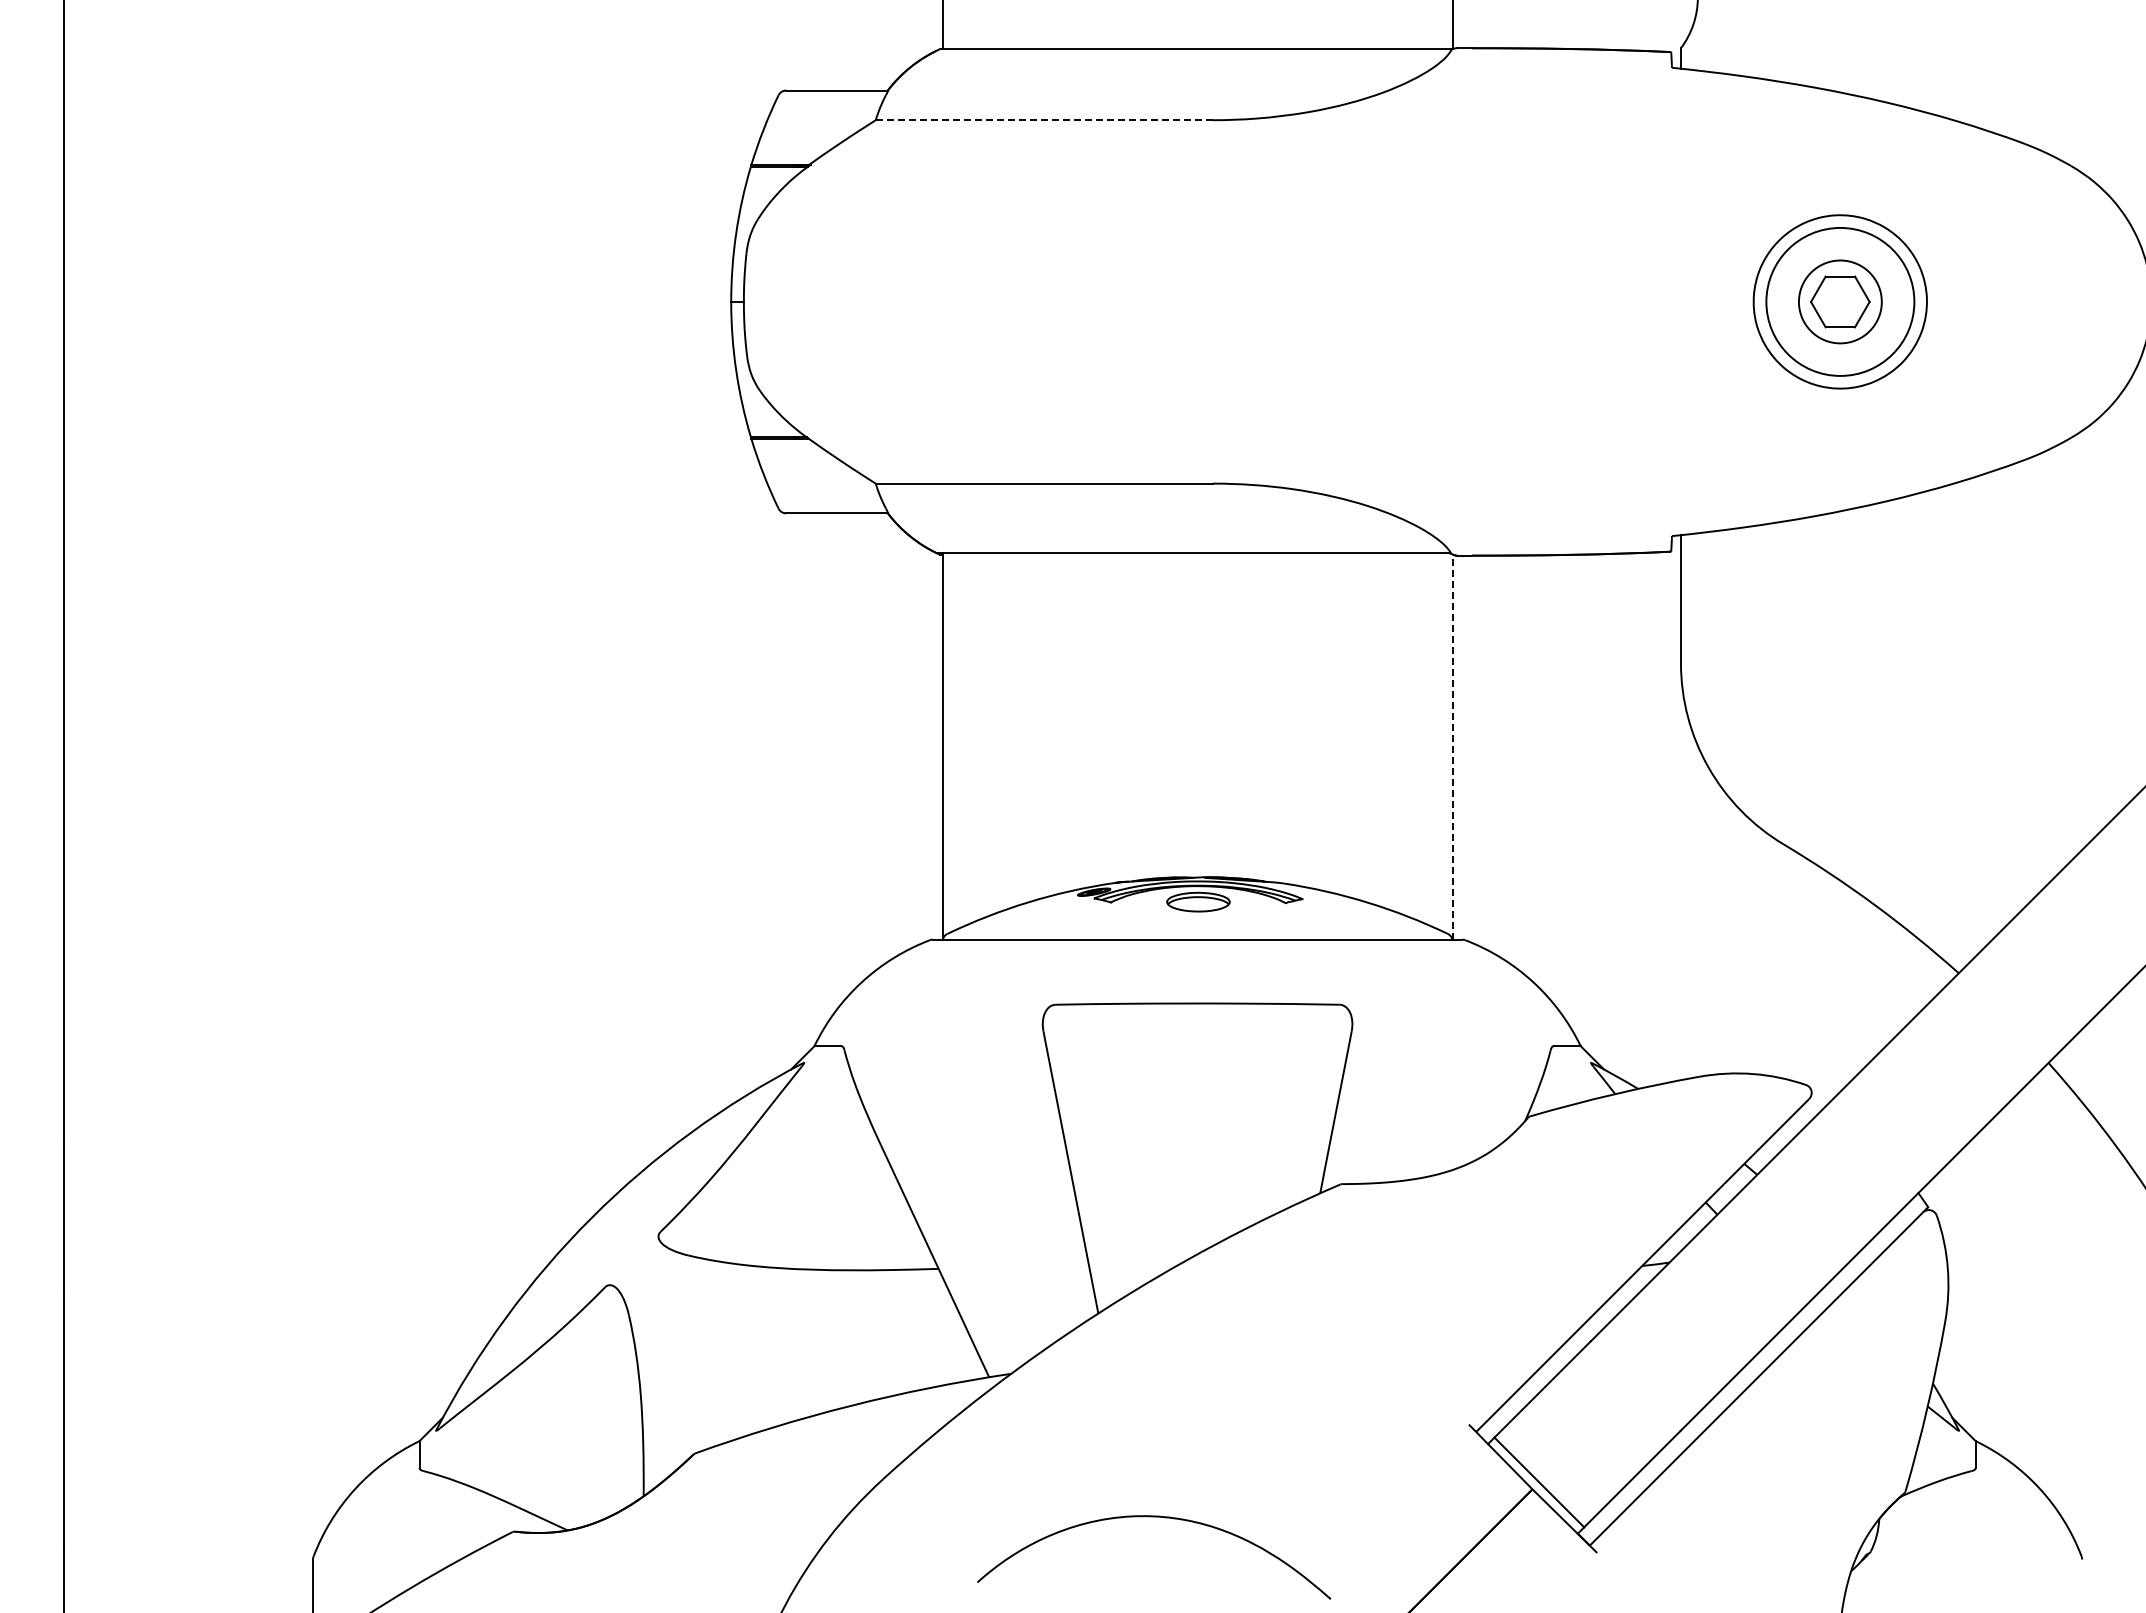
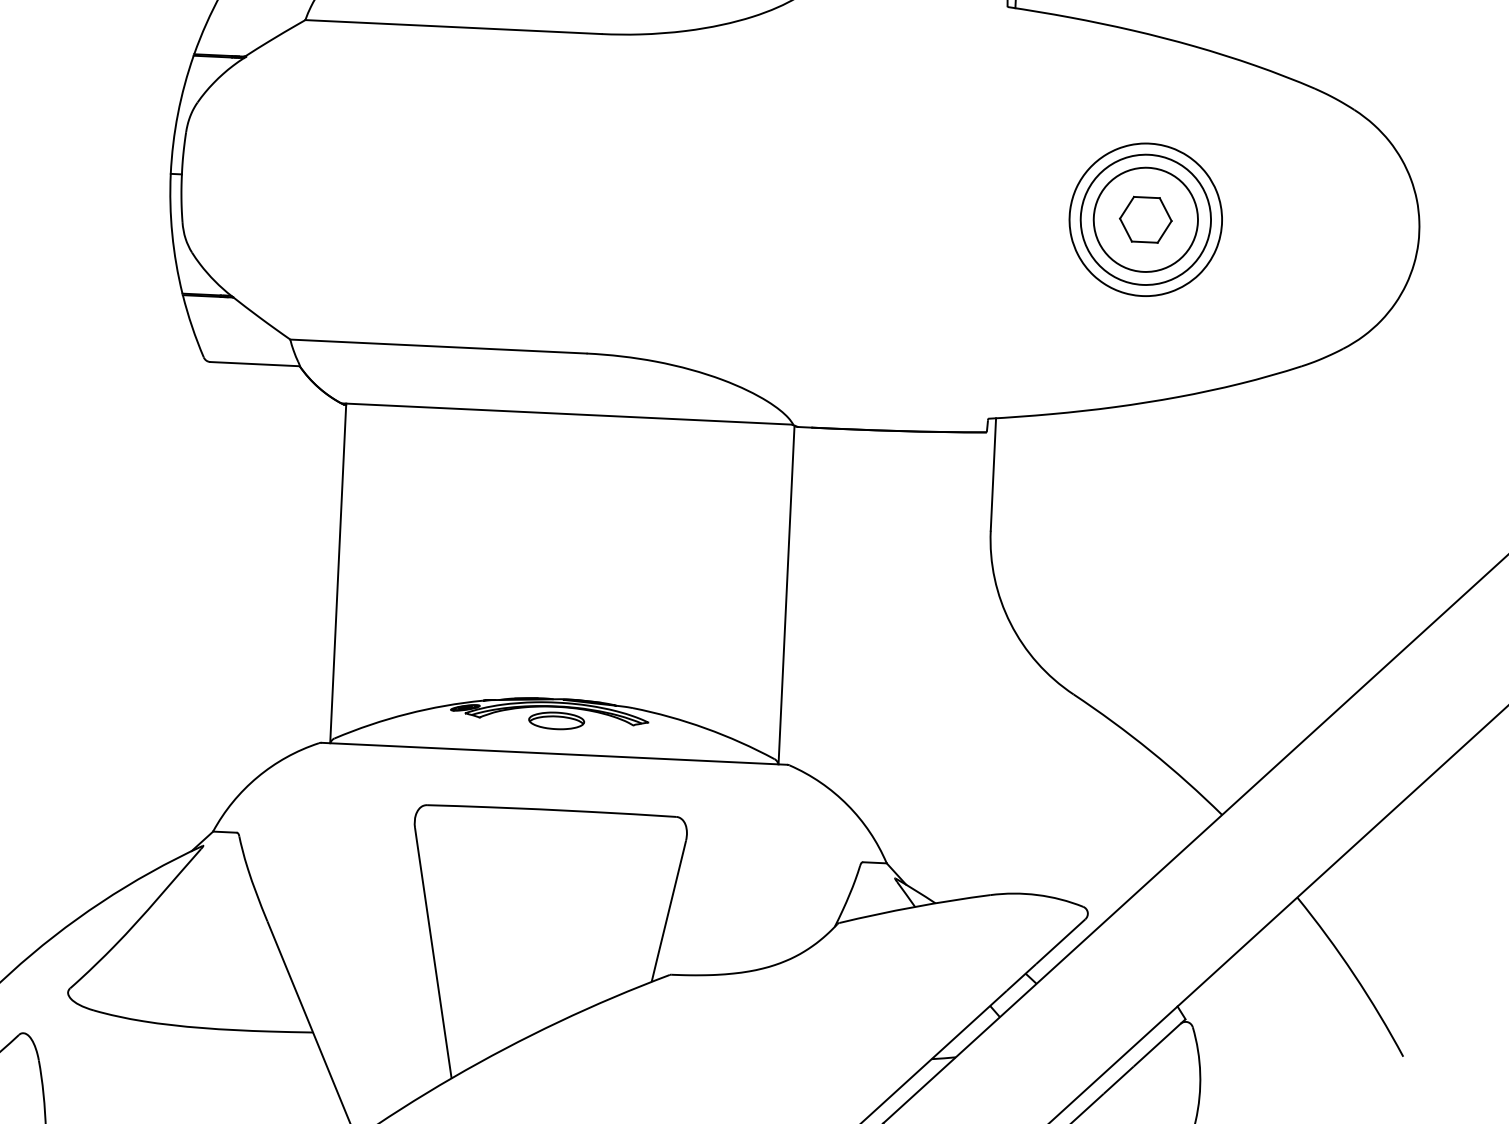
line: (1044, 120) -> (453, 27), dashed -> solid
circle: (1840, 301) -> (1146, 219), size x1.43
line: (1452, 747) -> (786, 595), dashed -> solid

